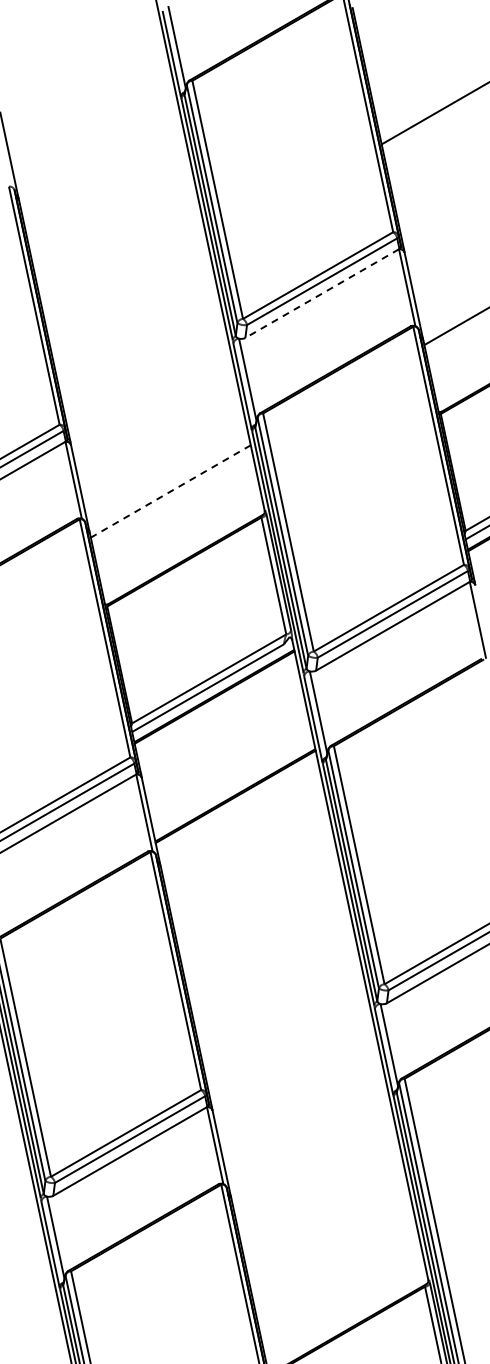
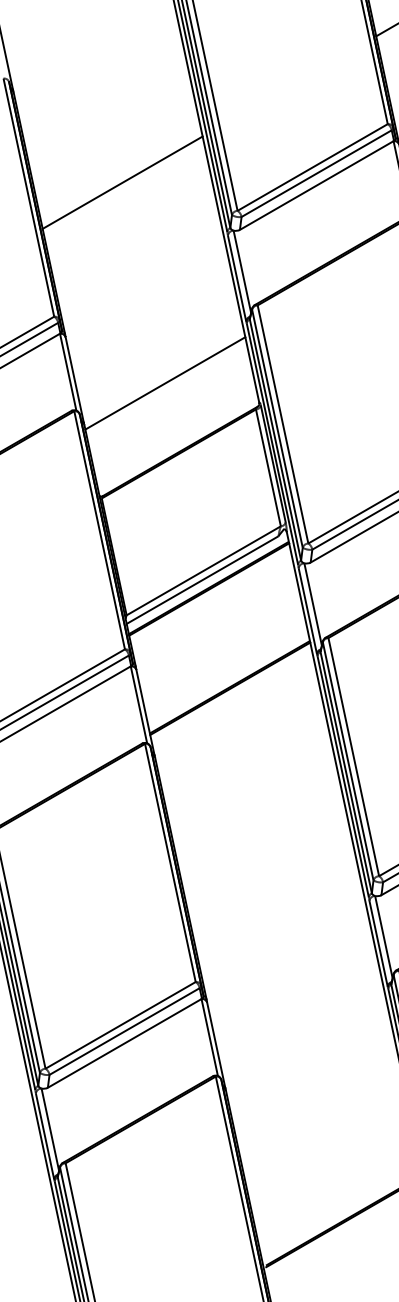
line: (128, 290) -> (123, 182), added
line: (322, 293) -> (317, 185), dashed -> solid
line: (170, 491) -> (165, 383), dashed -> solid

